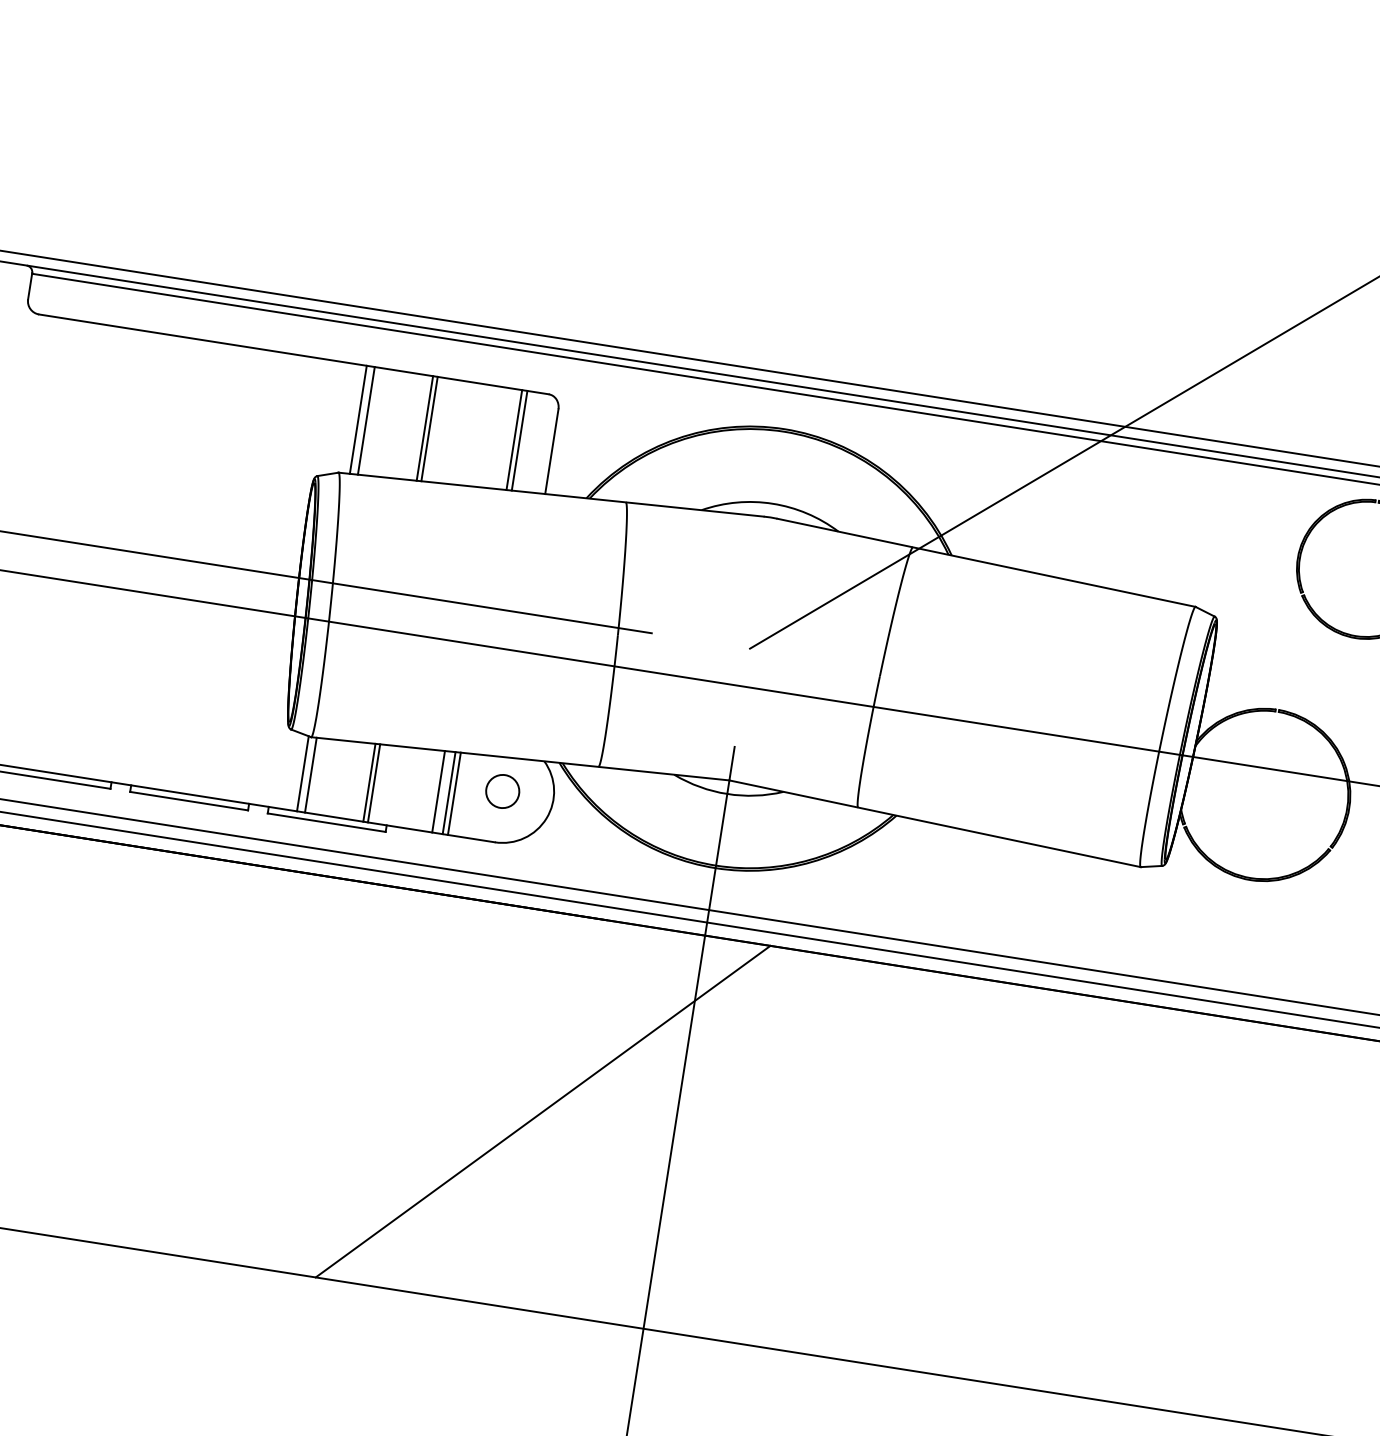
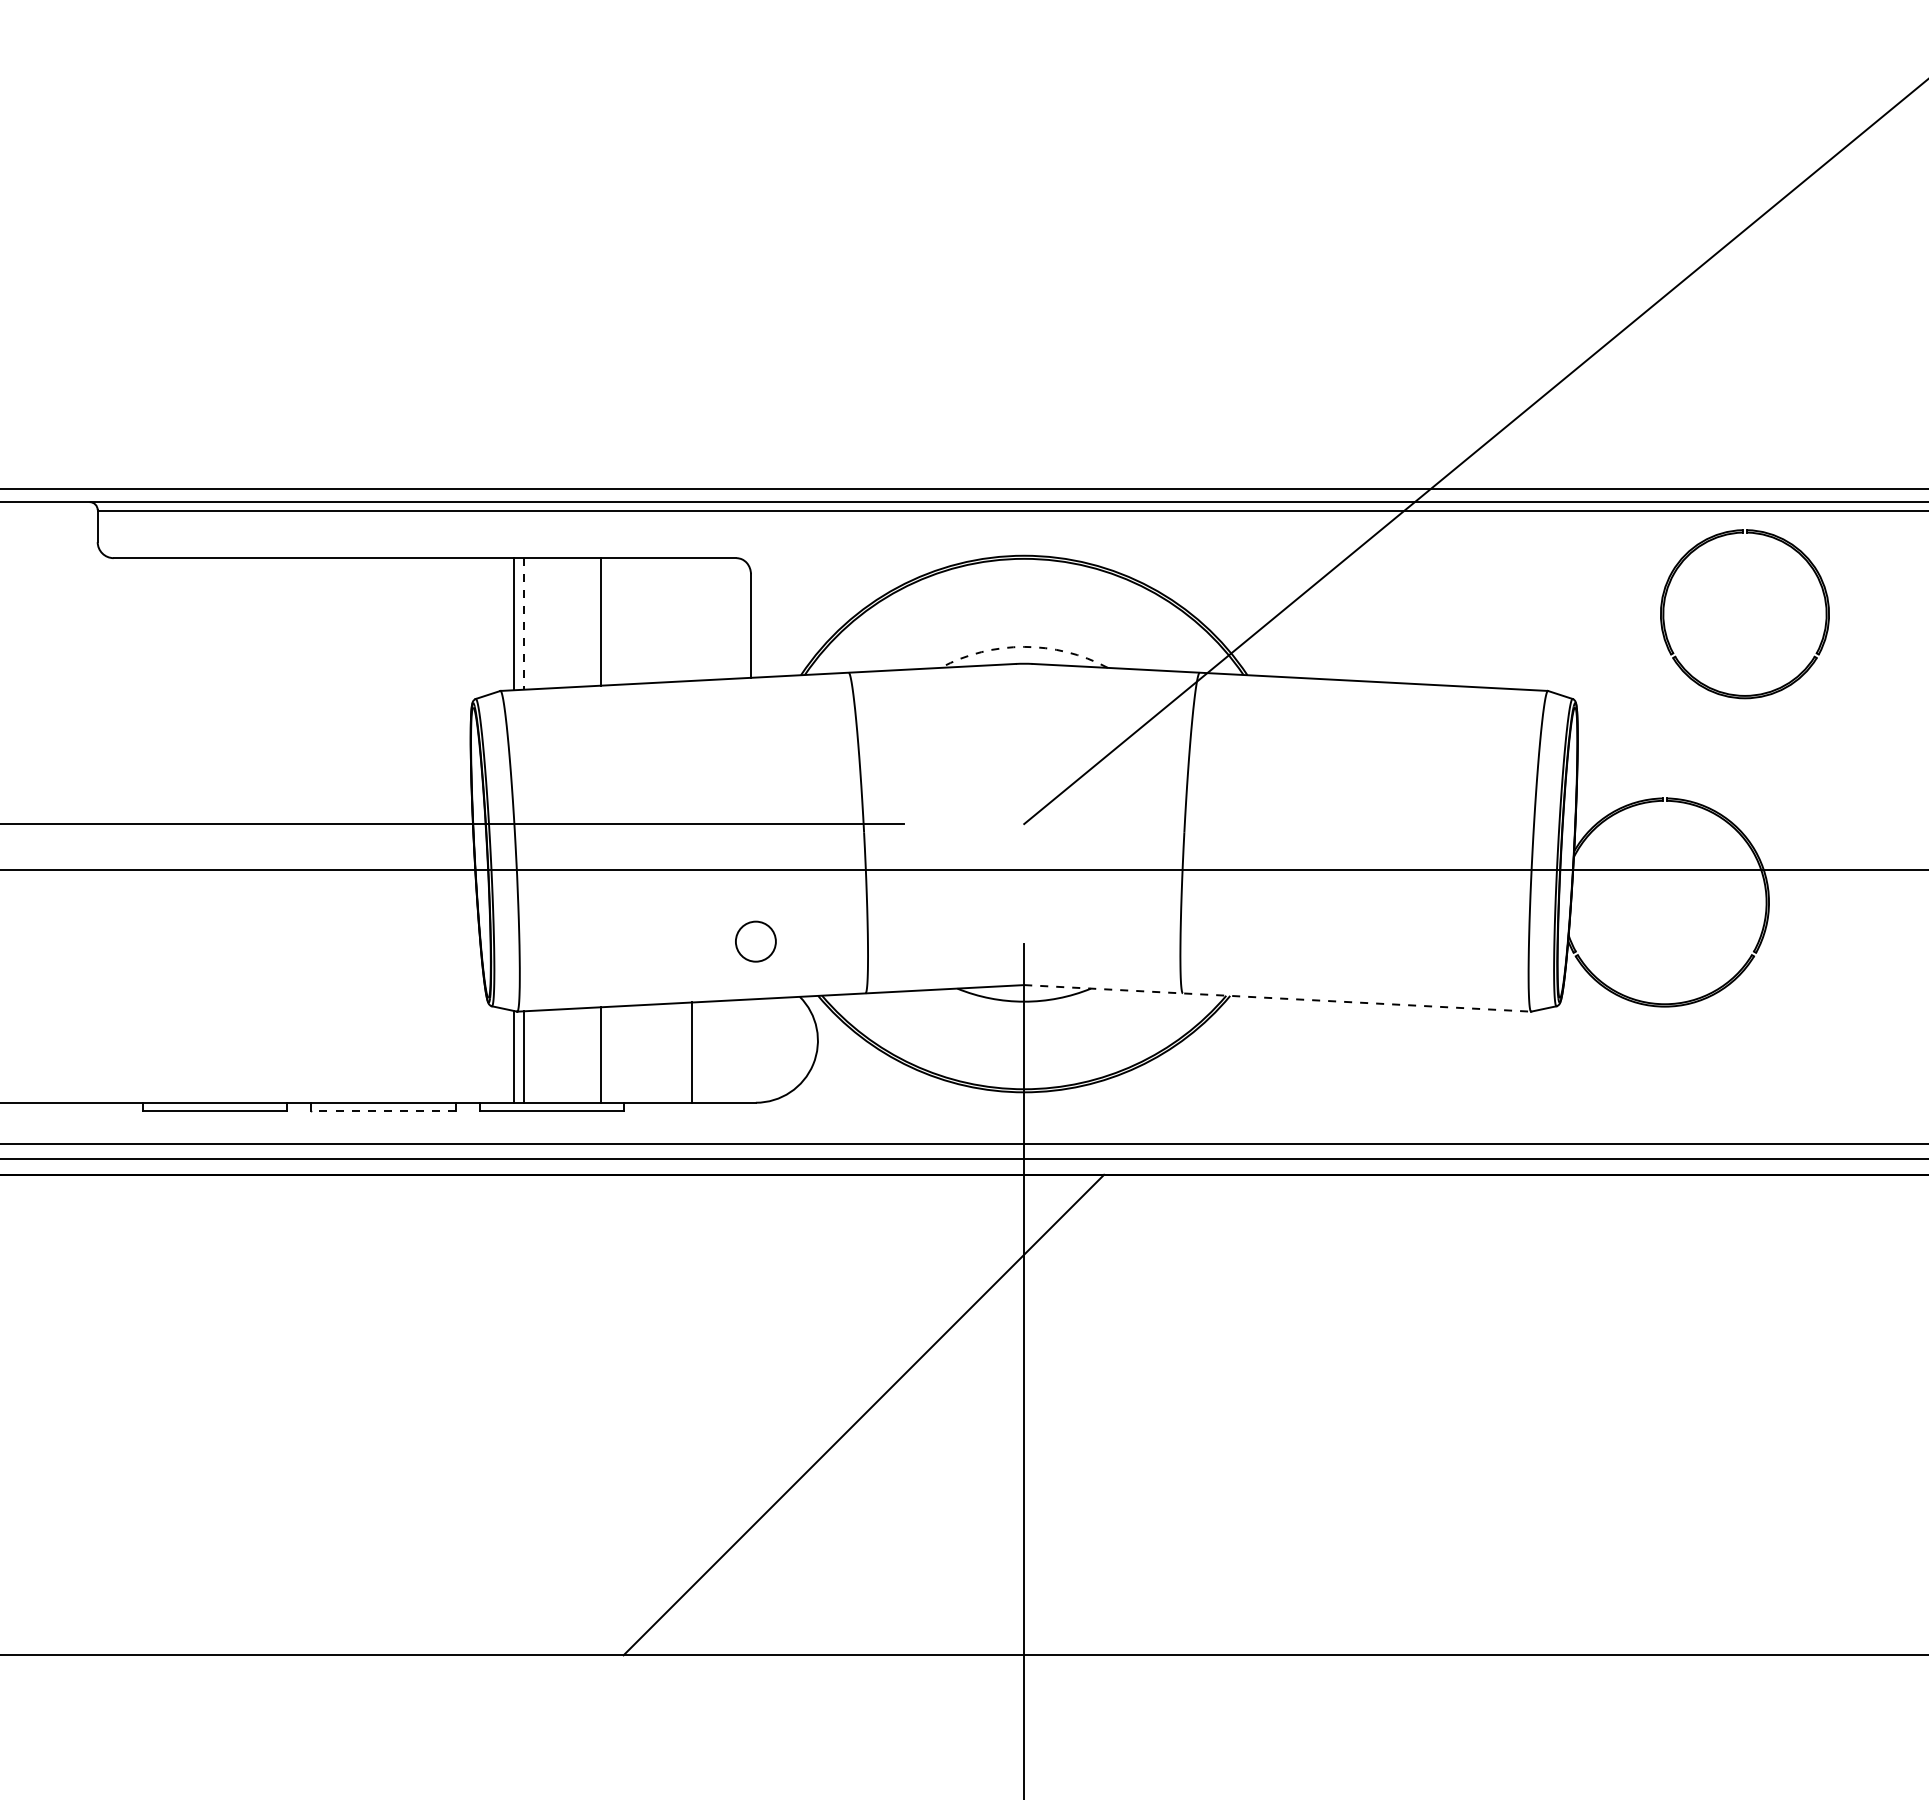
line: (366, 420) -> (523, 623), solid -> dashed
line: (425, 428) -> (595, 622), removed
line: (514, 440) -> (704, 619), removed
line: (519, 440) -> (710, 618), removed
arc: (773, 503) -> (1024, 646), solid -> dashed
line: (369, 782) -> (595, 1054), removed
line: (438, 791) -> (679, 1052), removed
circle: (502, 791) -> (755, 941), moved
line: (454, 793) -> (698, 1052), removed
line: (189, 800) -> (383, 1110), solid -> dashed
line: (934, 823) -> (1277, 998), solid -> dashed

